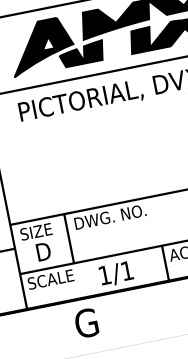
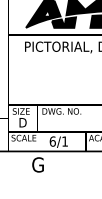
text: (104, 275) -> (52, 141), 1/1 -> 6/1

